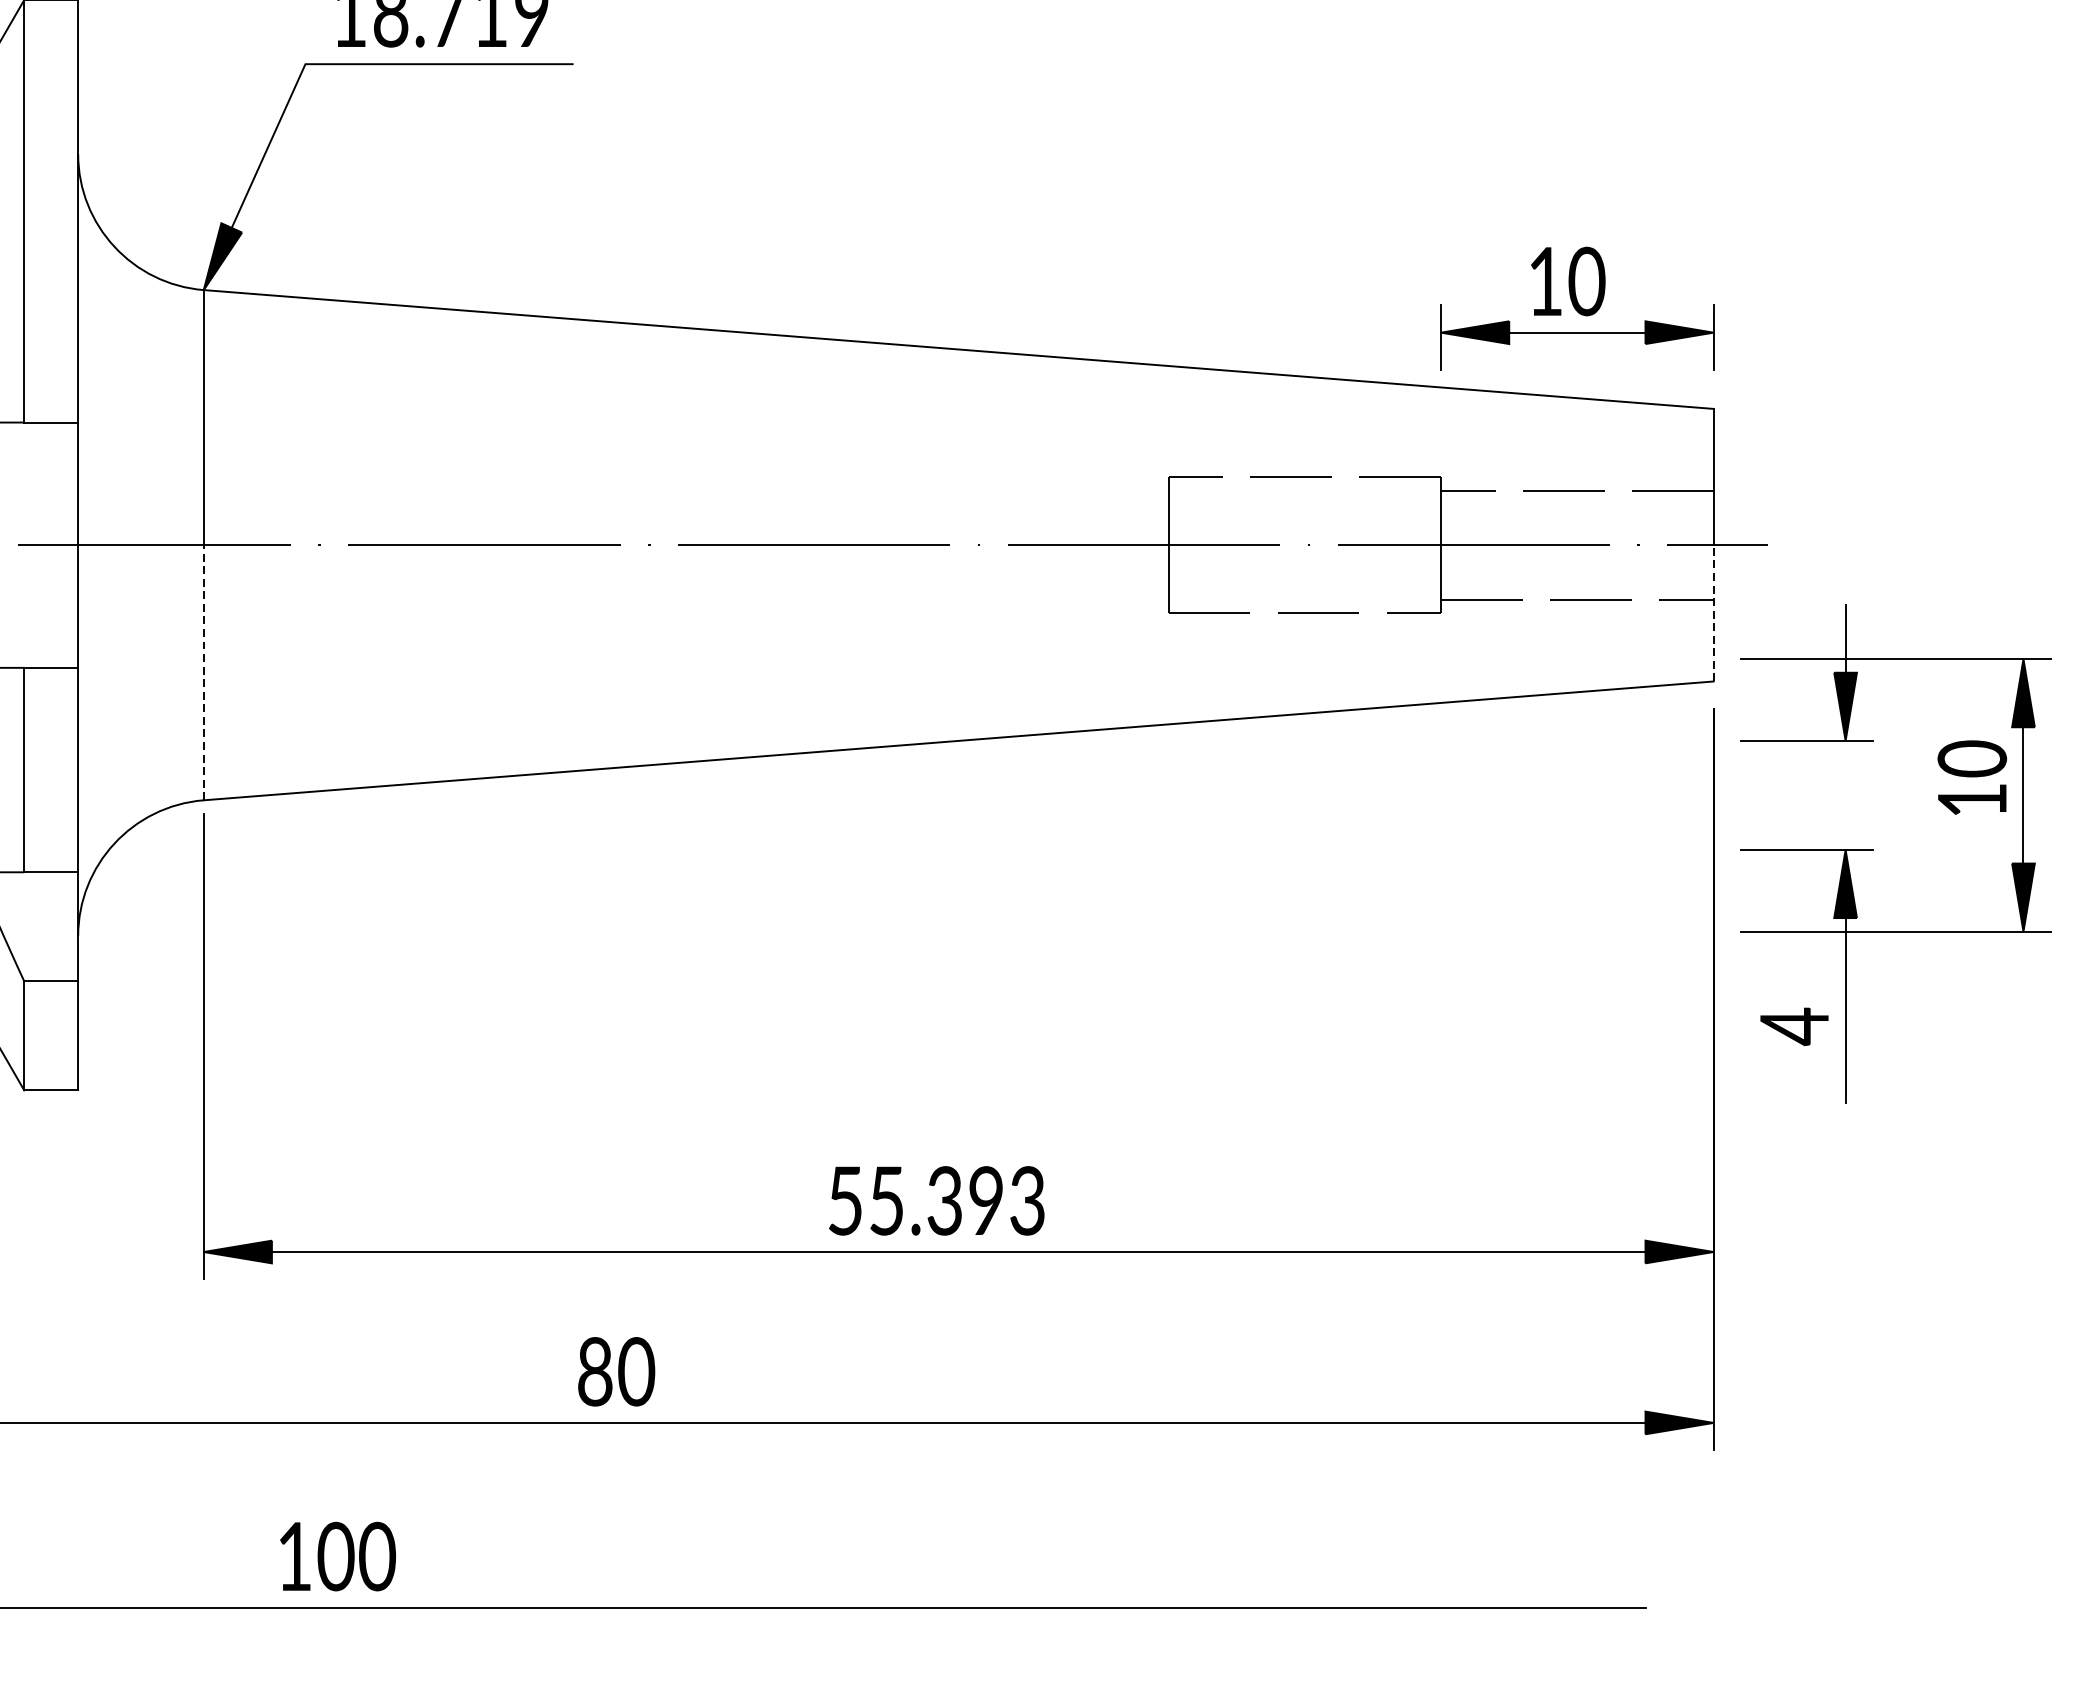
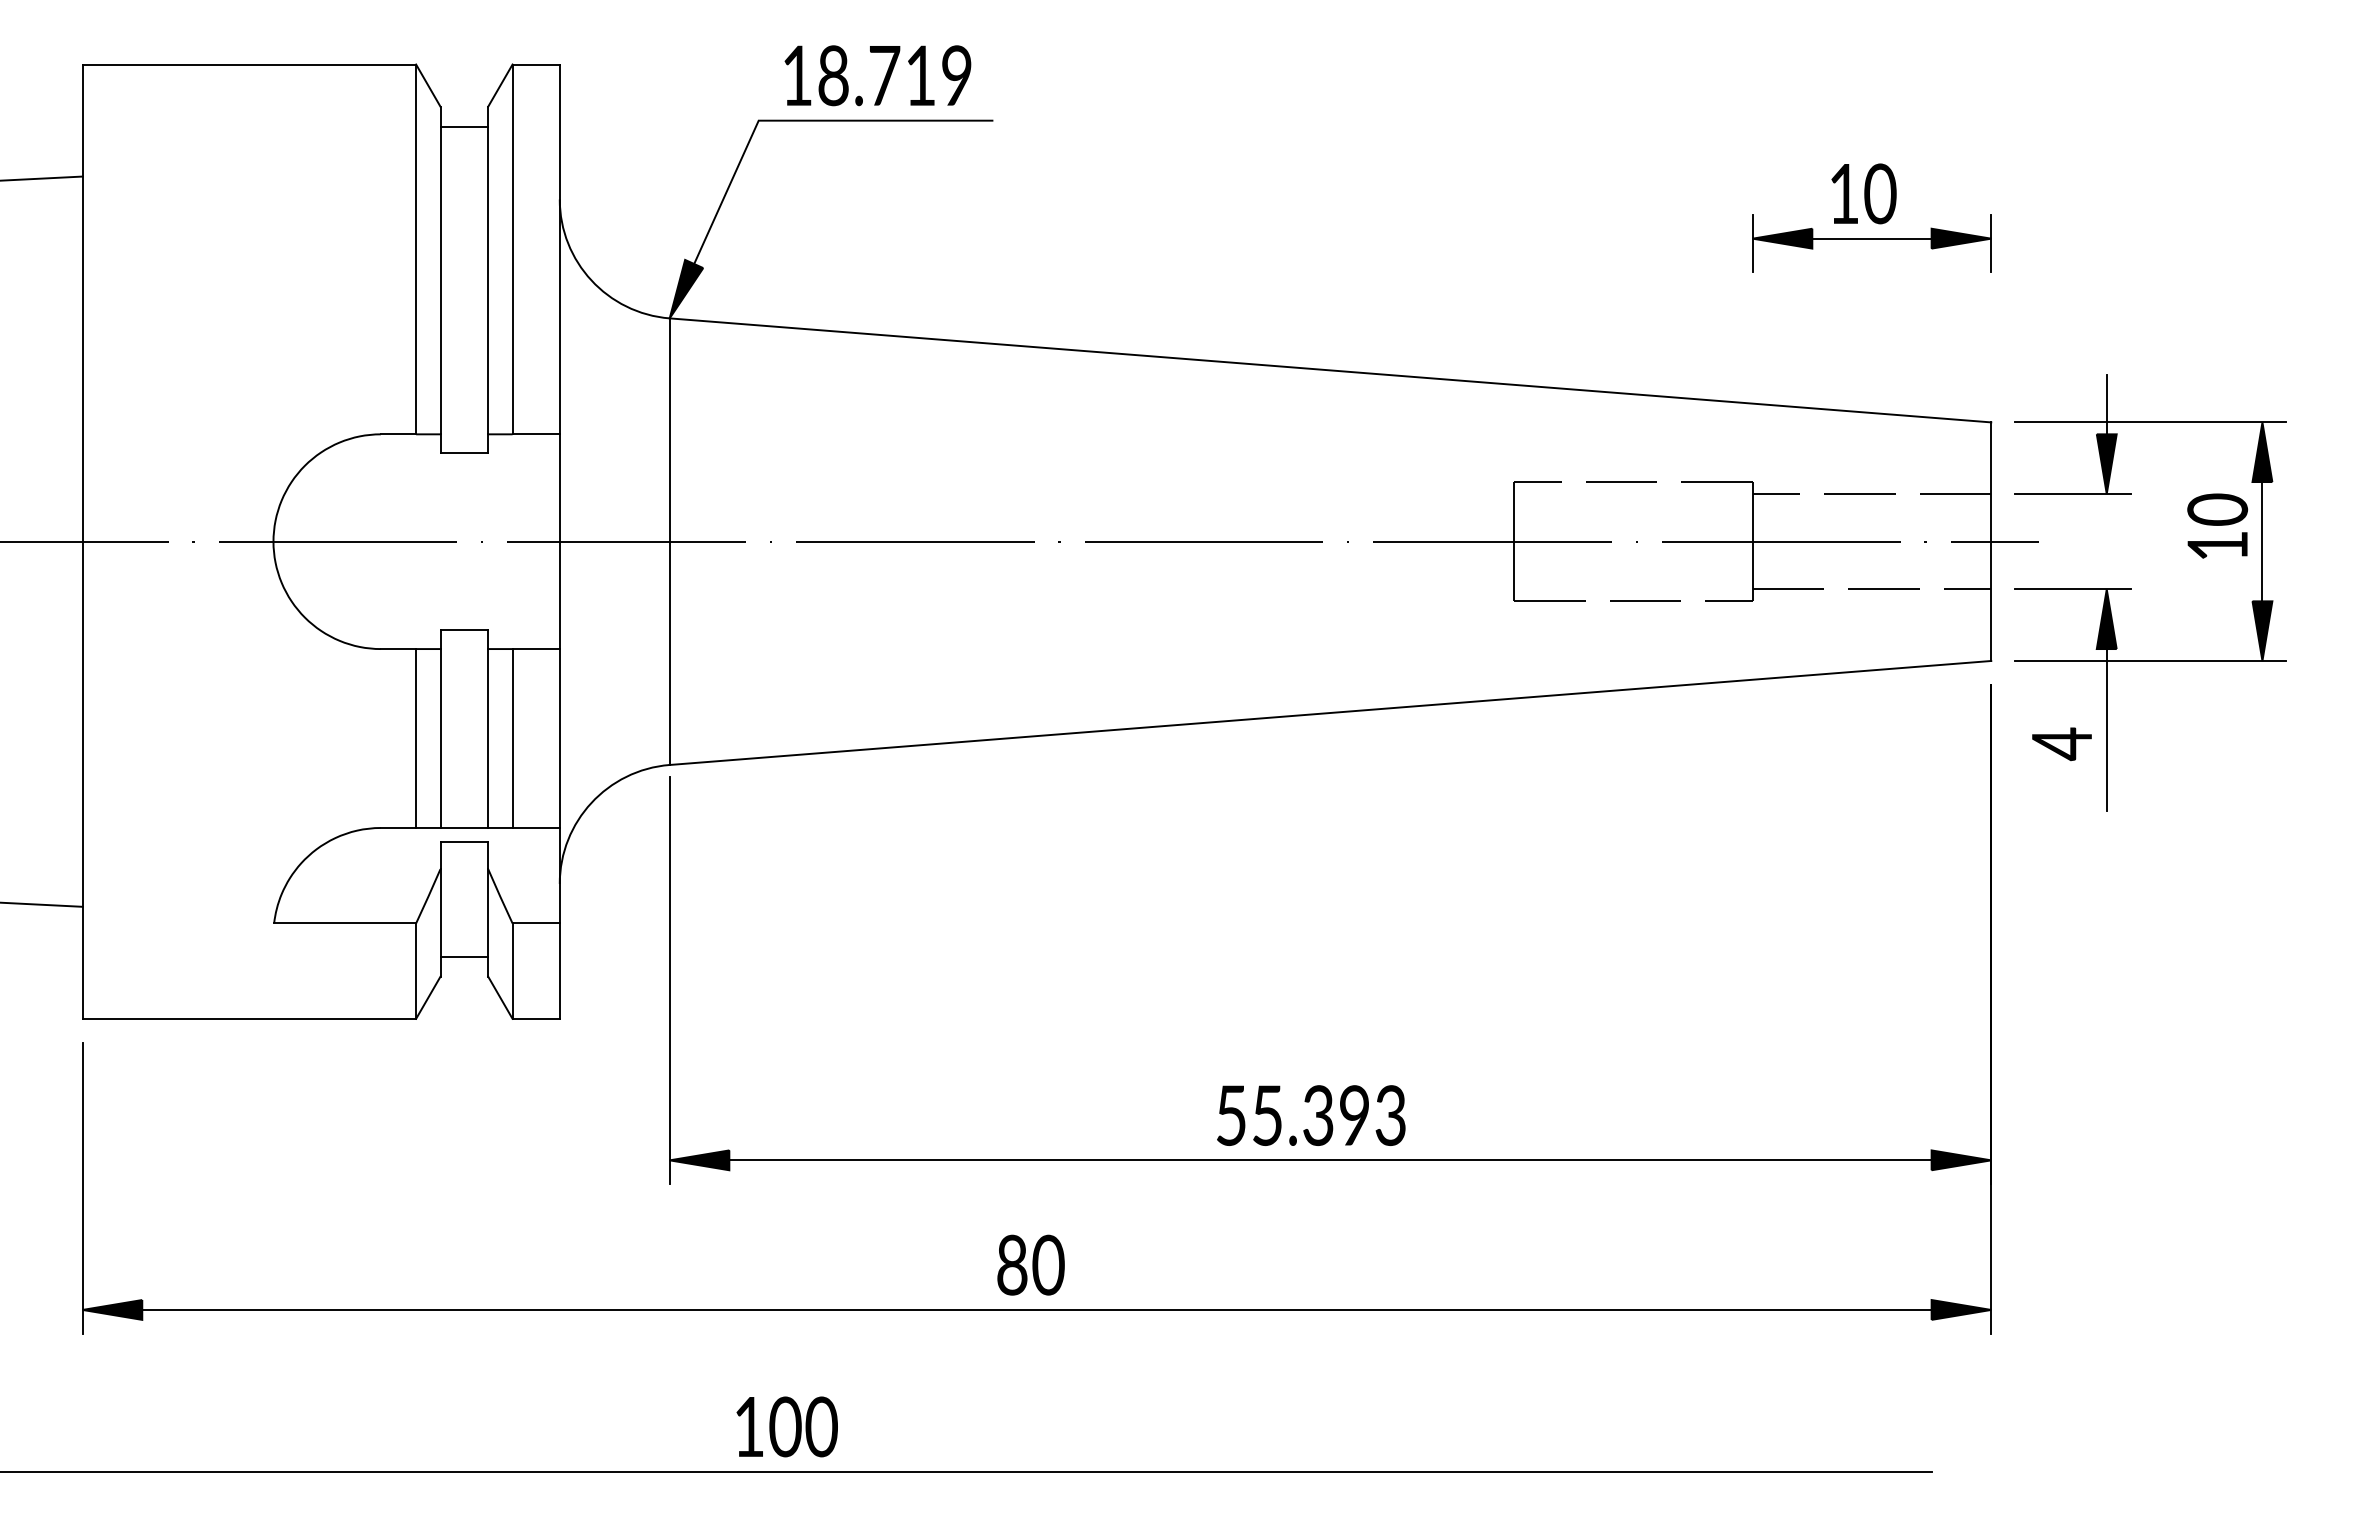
part: (1576, 308) -> (1871, 217), moved
line: (1713, 613) -> (1991, 601), dashed -> solid
line: (203, 672) -> (669, 653), dashed -> solid
part: (1873, 850) -> (2131, 589), moved

